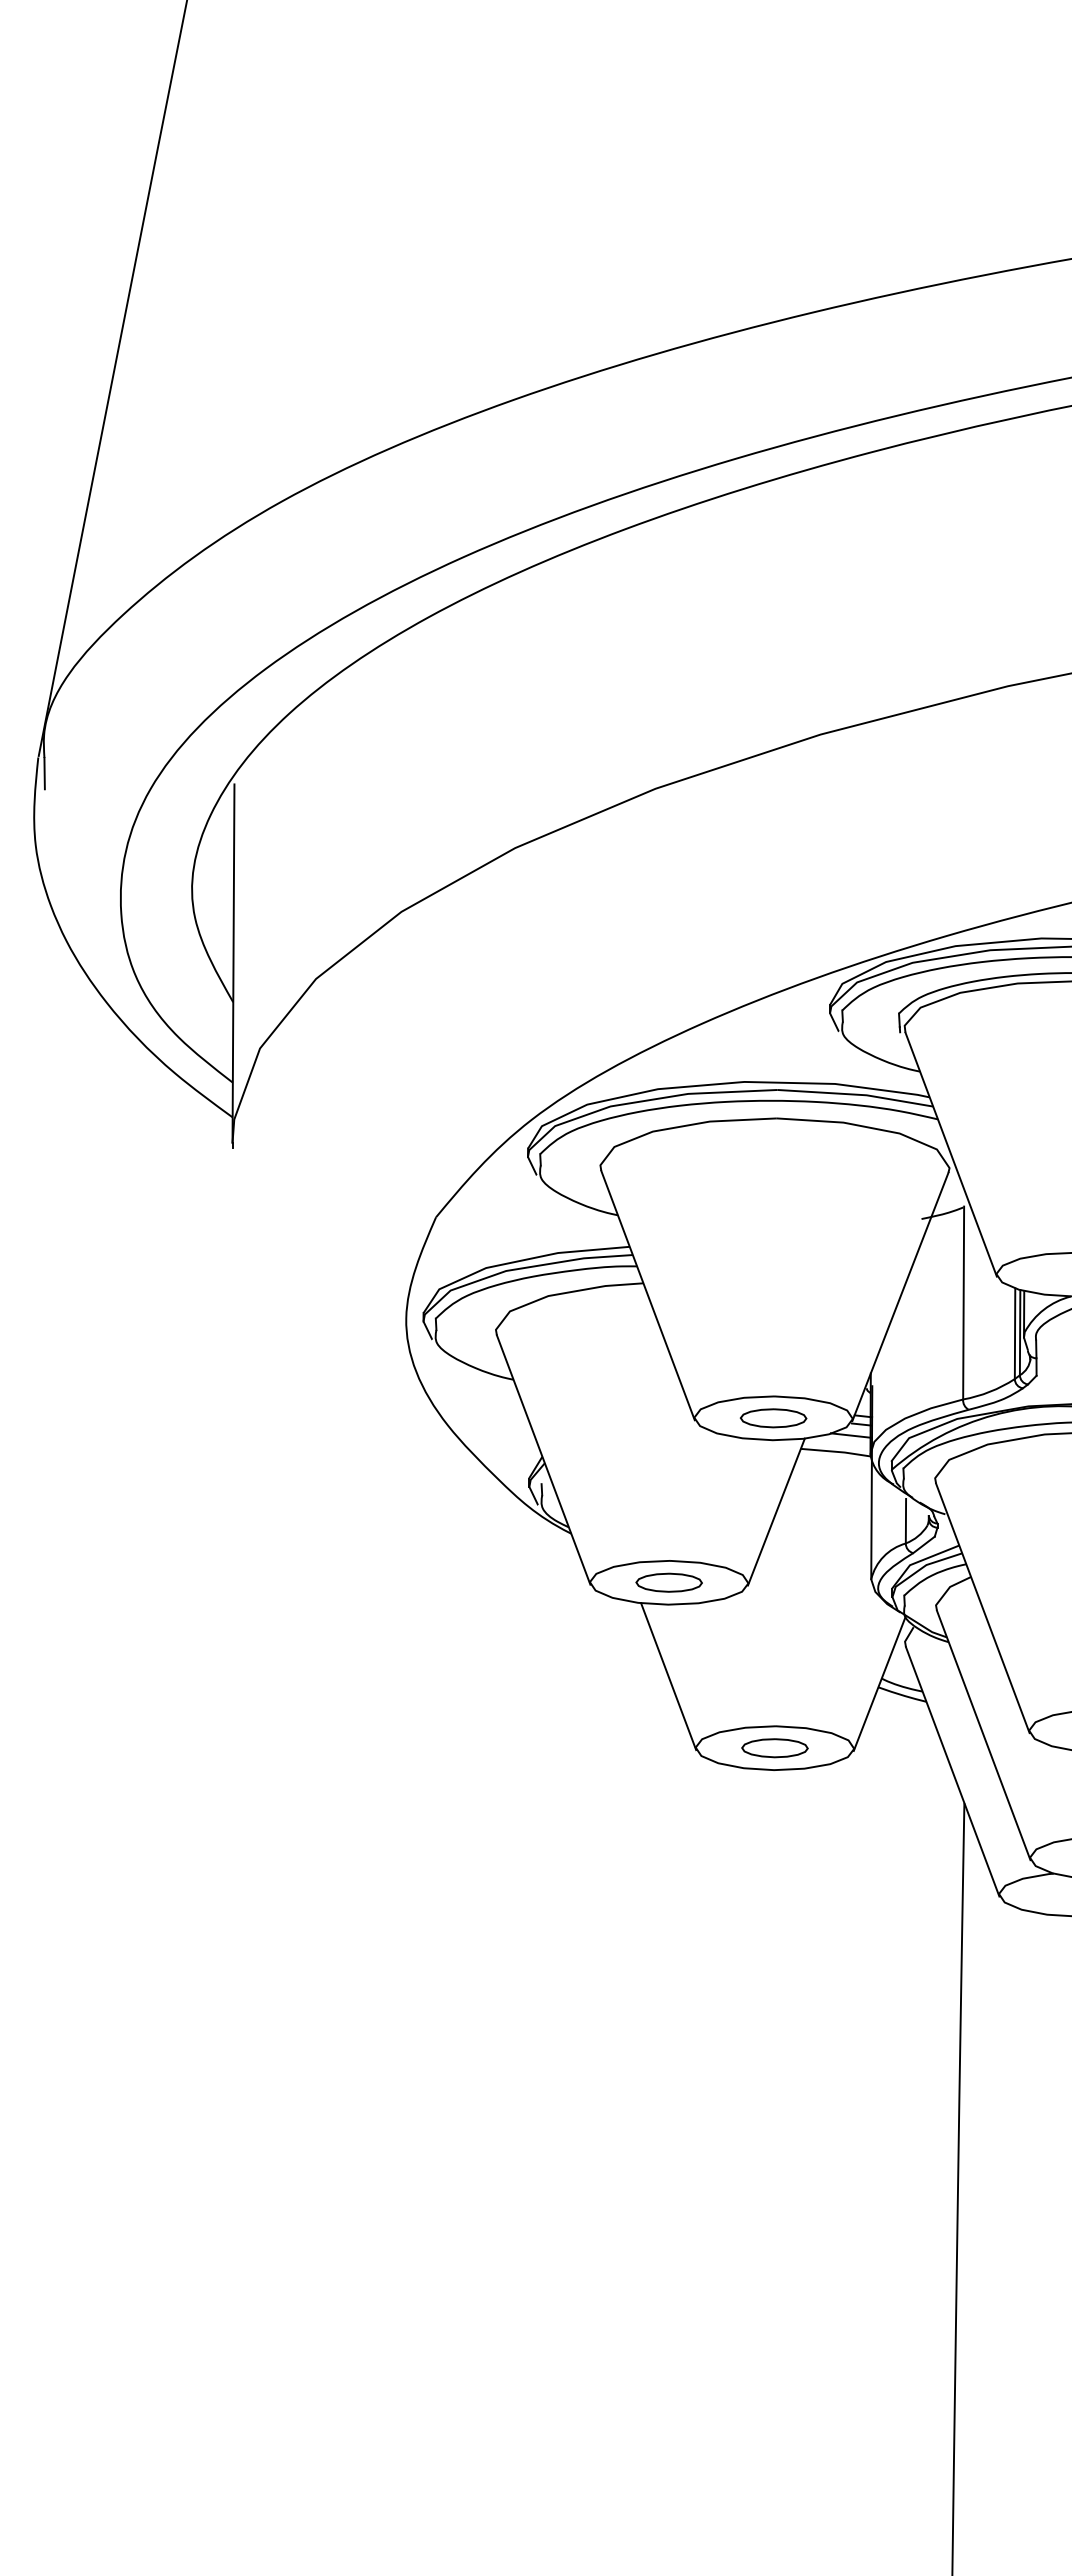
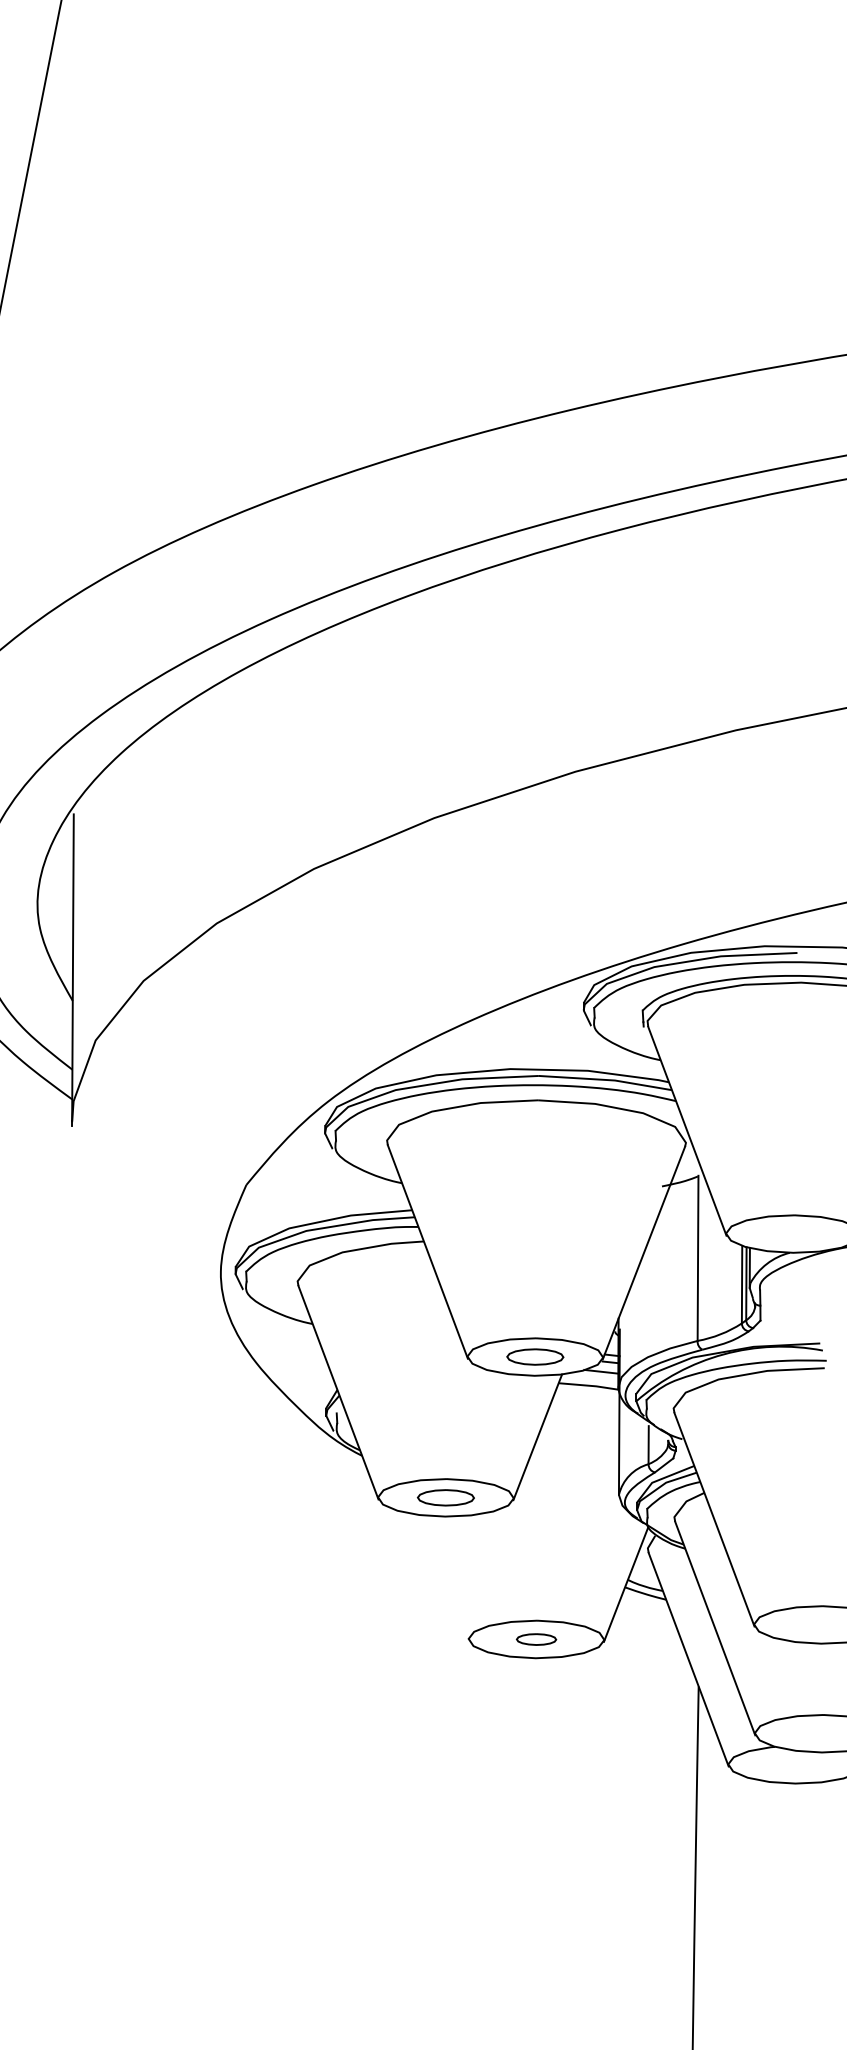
line: (668, 1676) -> (445, 1578), removed
part: (774, 1748) -> (536, 1639), size x0.7

